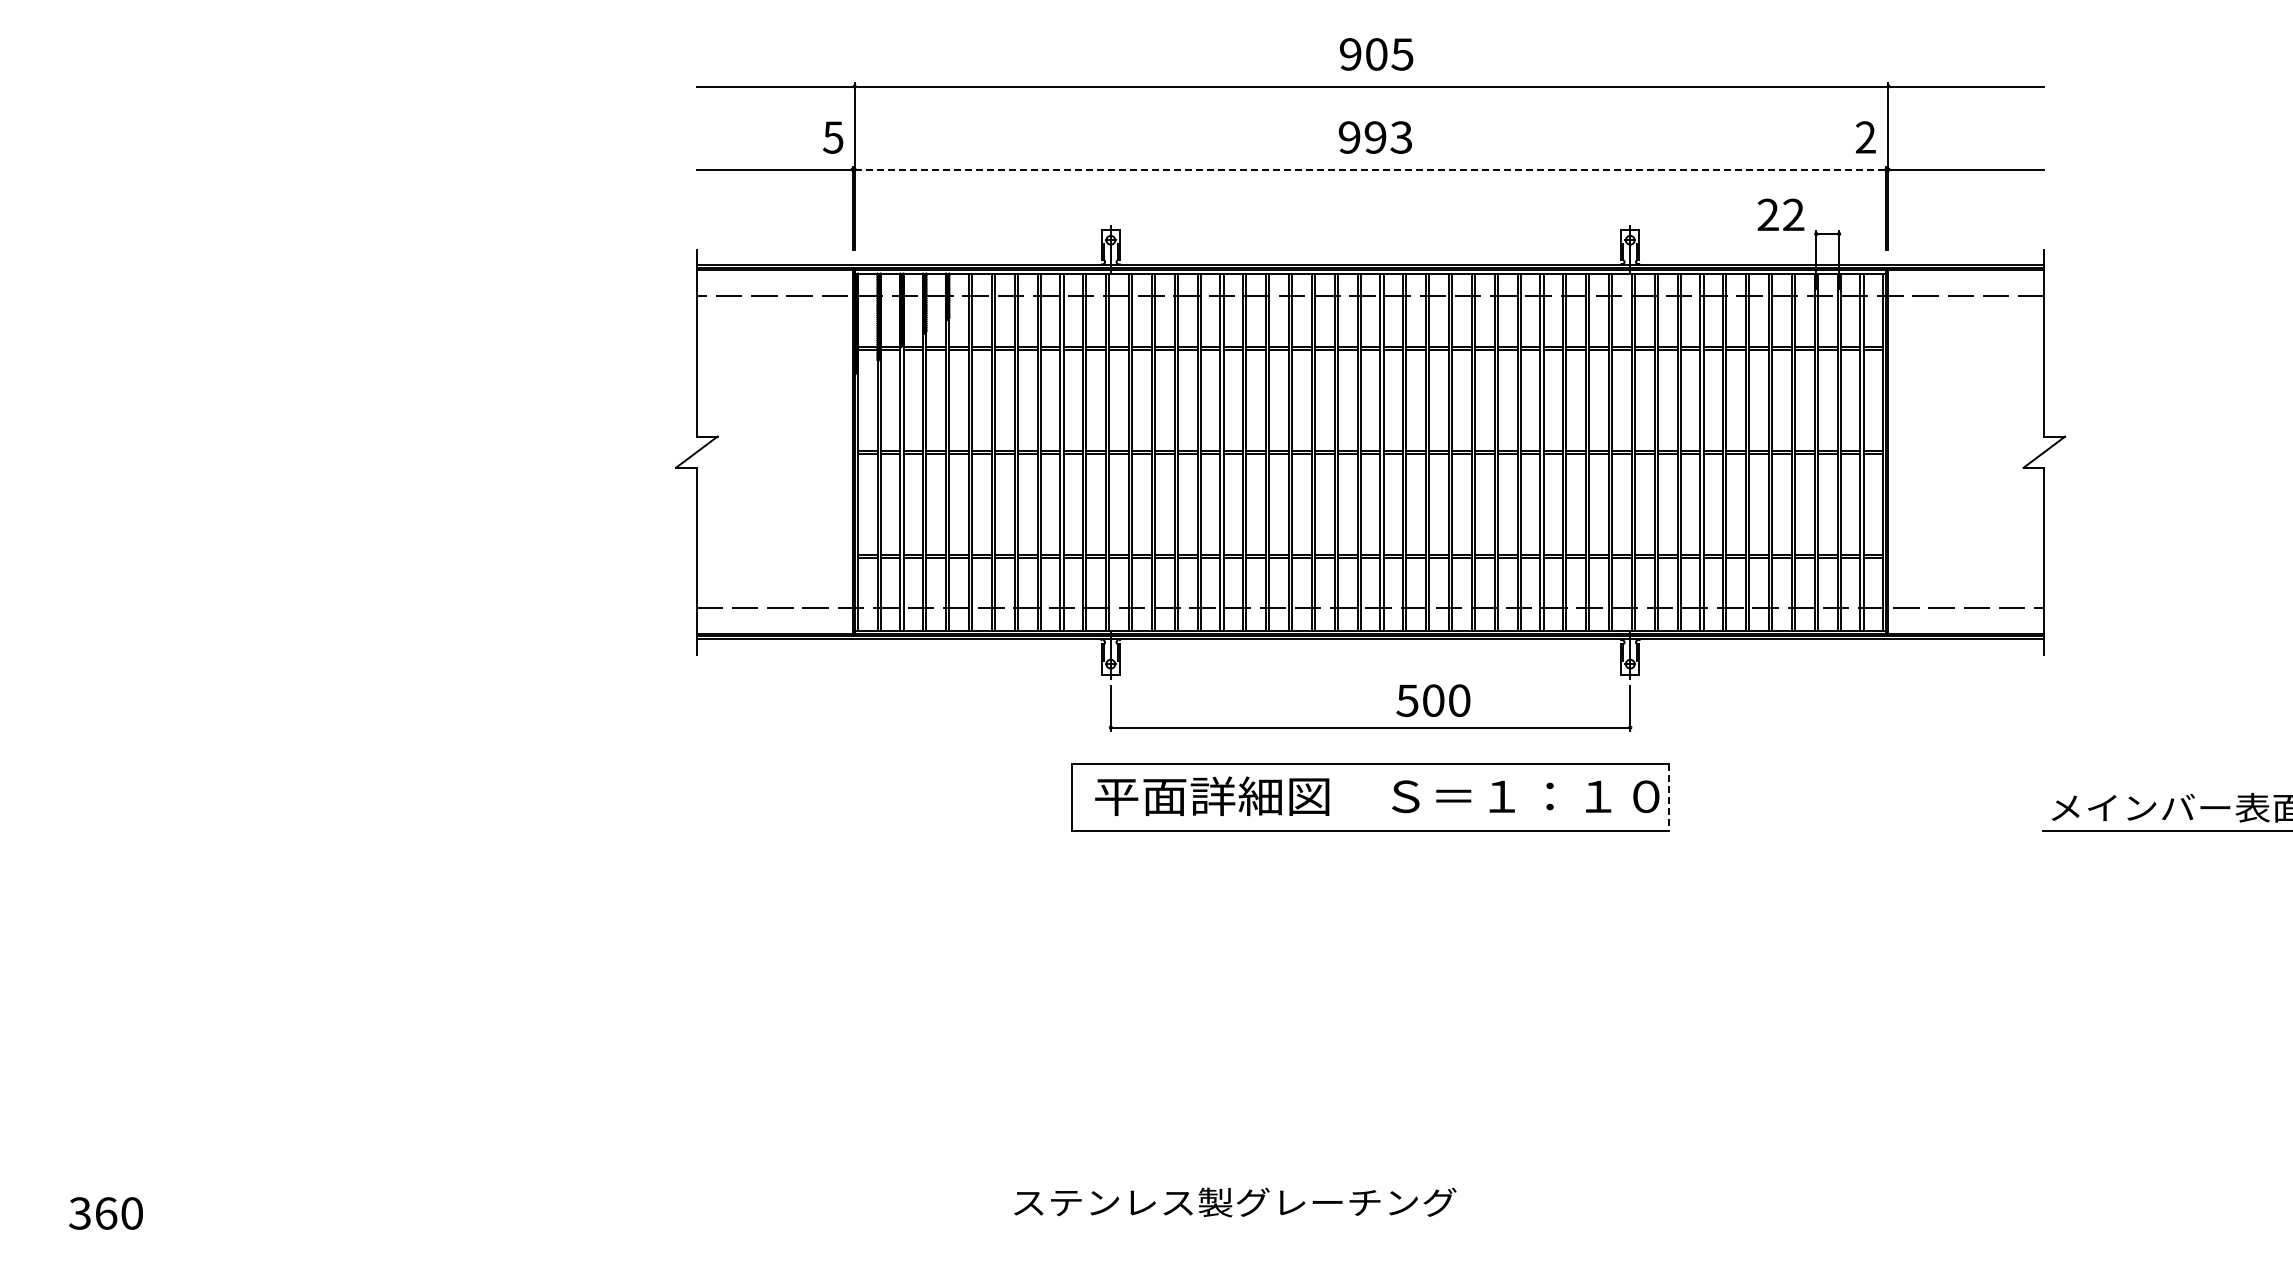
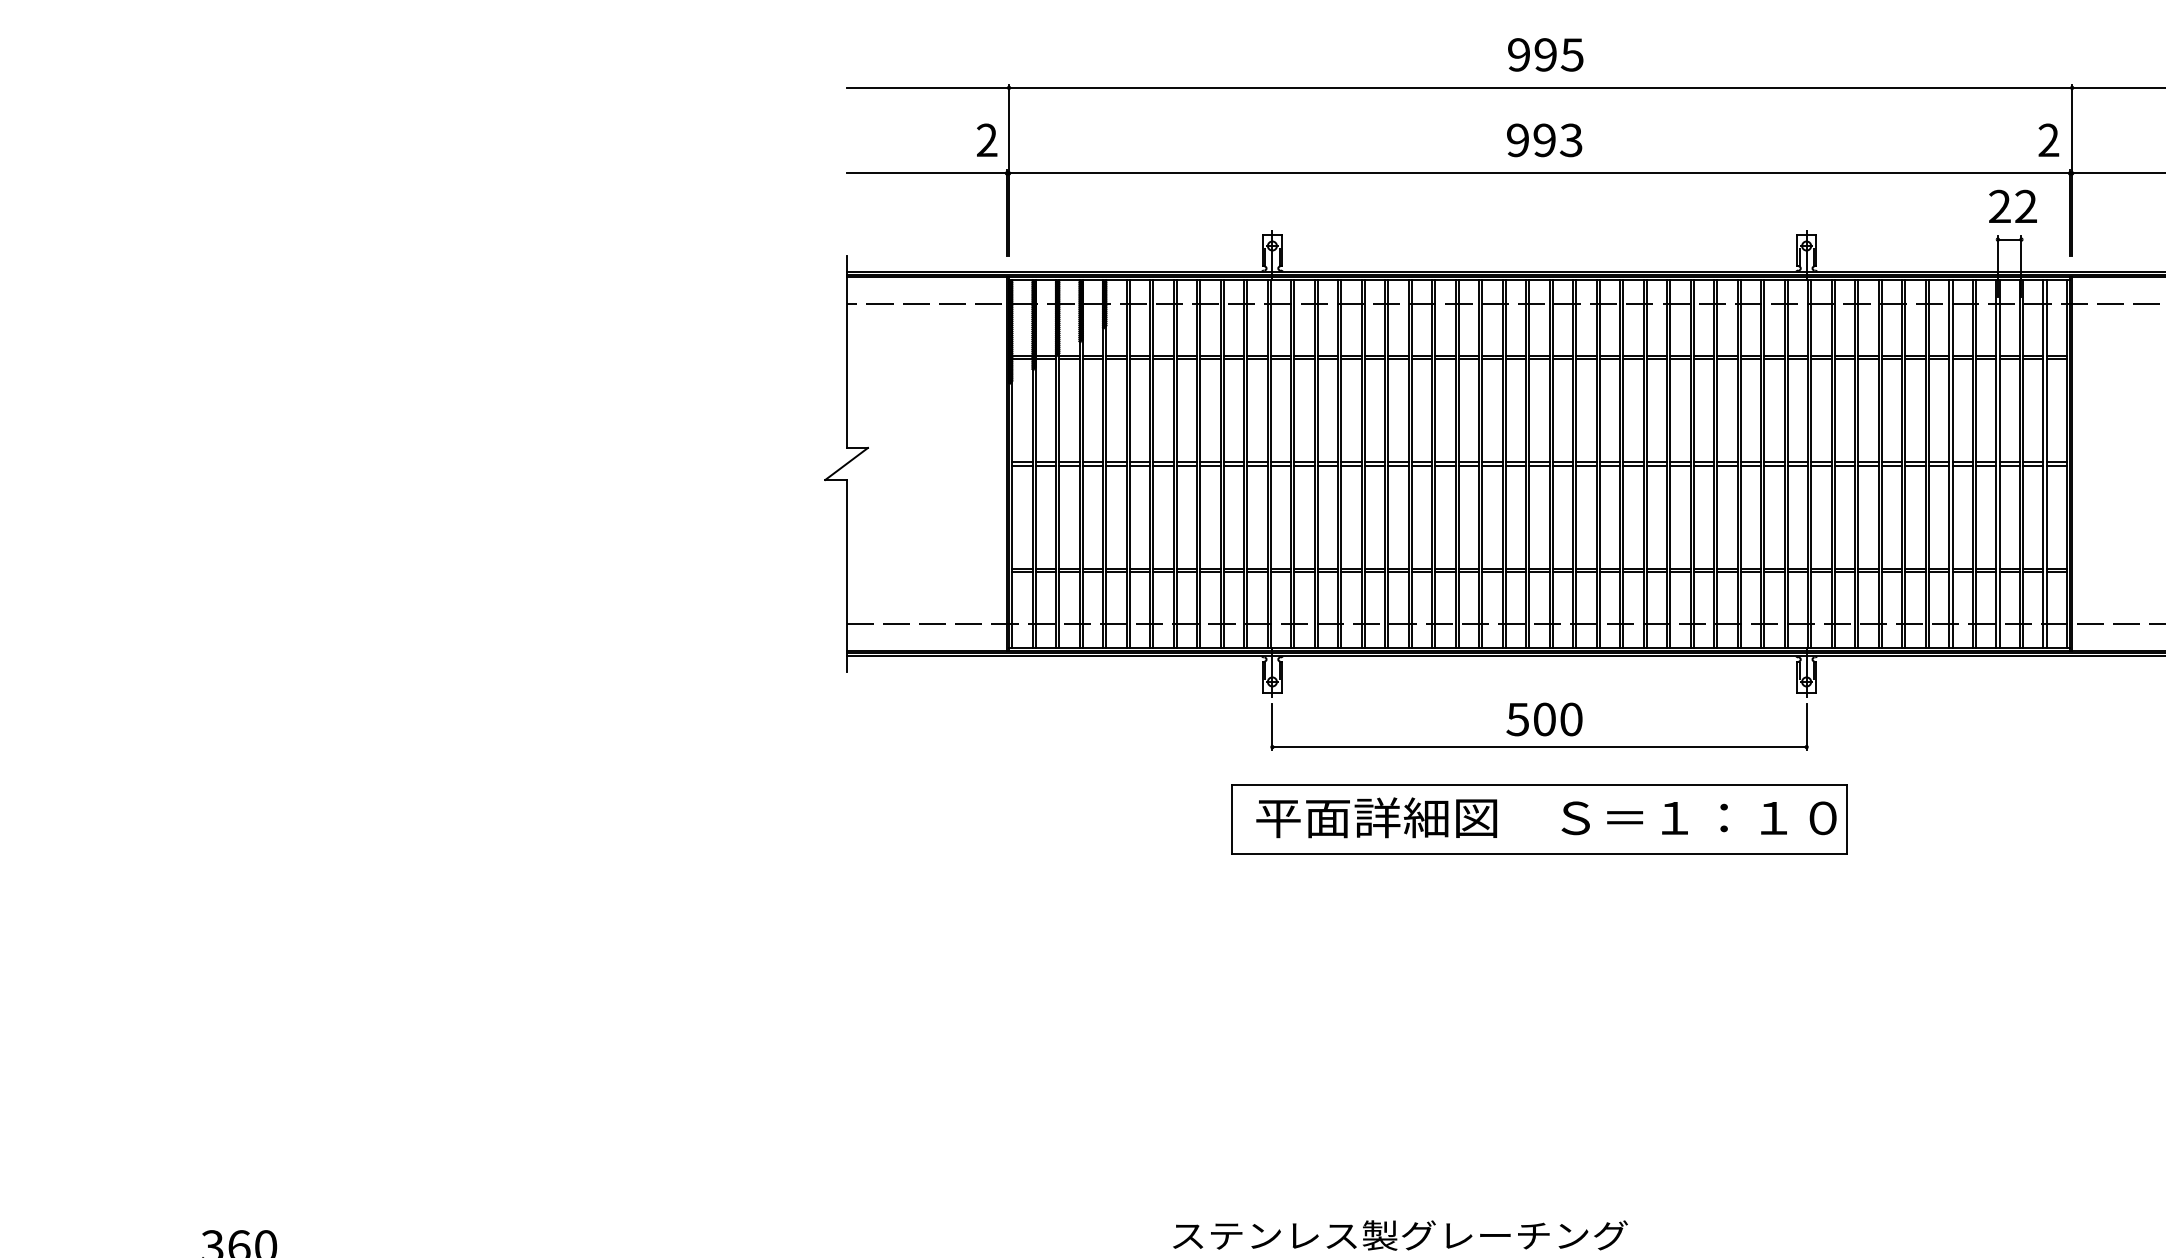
text: (1376, 54) -> (1545, 54), 905 -> 995
text: (833, 137) -> (987, 140), 5 -> 2
line: (1370, 169) -> (1539, 173), dashed -> solid
text: (1780, 214) -> (2012, 206), moved
text: (1433, 700) -> (1544, 719), moved
line: (1669, 797) -> (1846, 819), dashed -> solid

